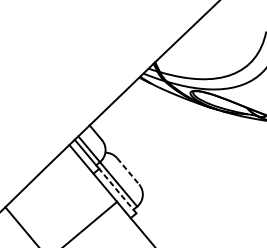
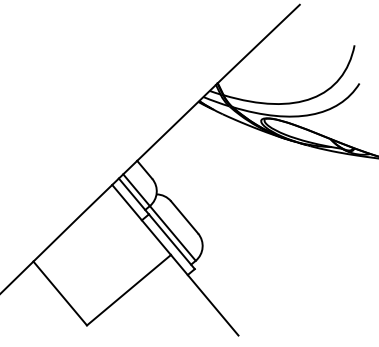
line: (128, 171) -> (184, 217), dashed -> solid
line: (117, 190) -> (171, 241), dashed -> solid

